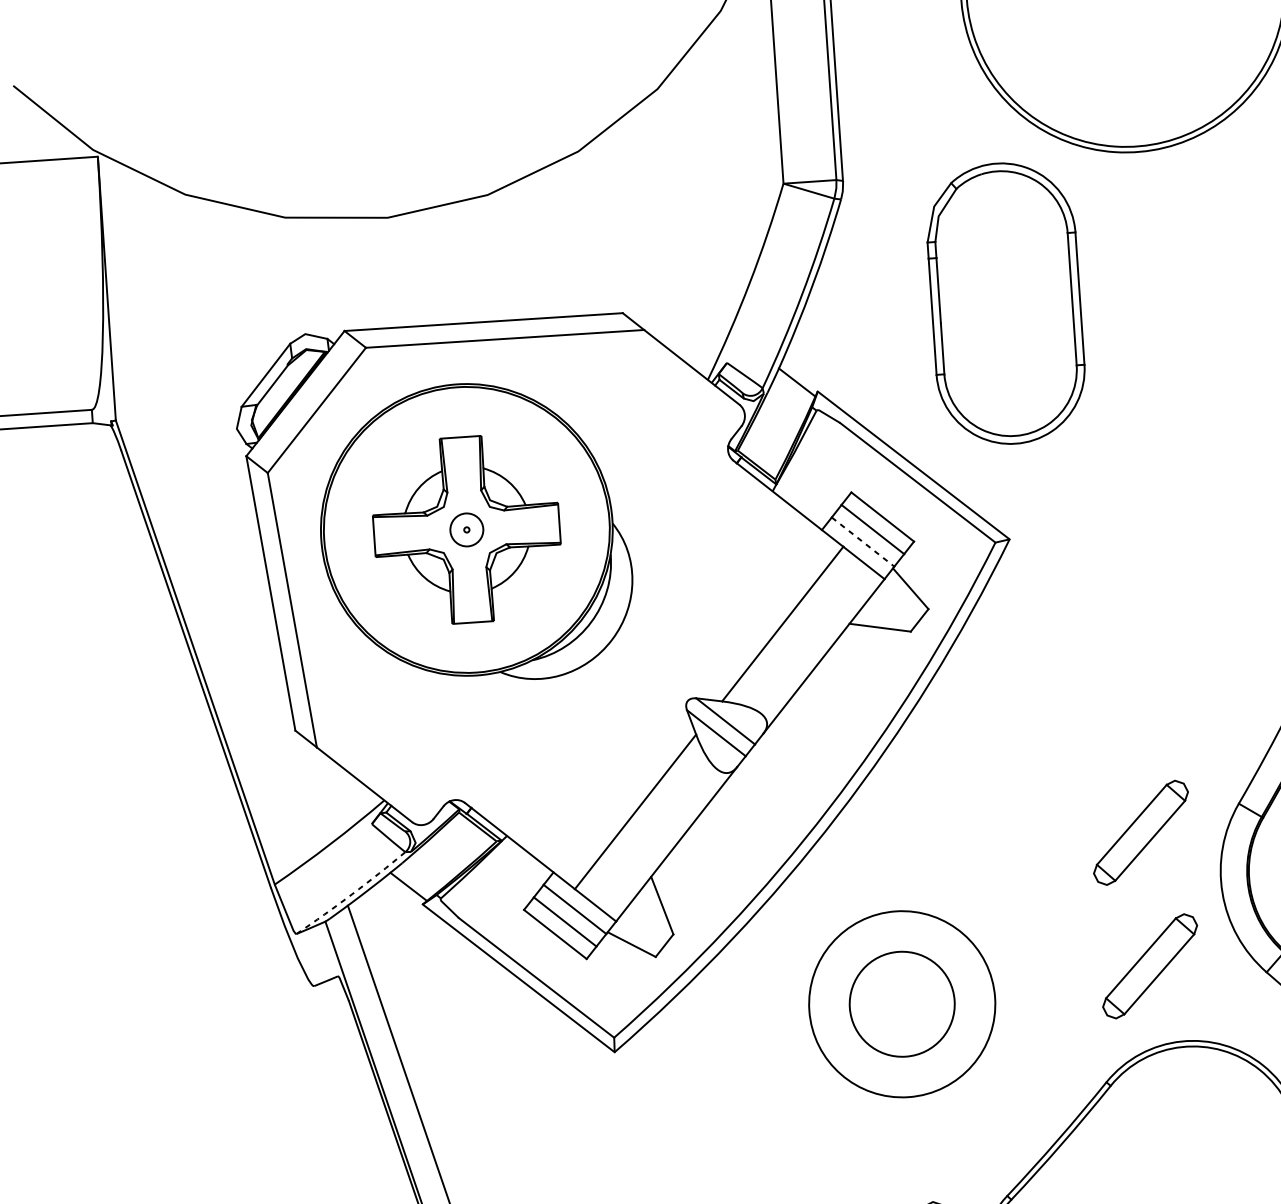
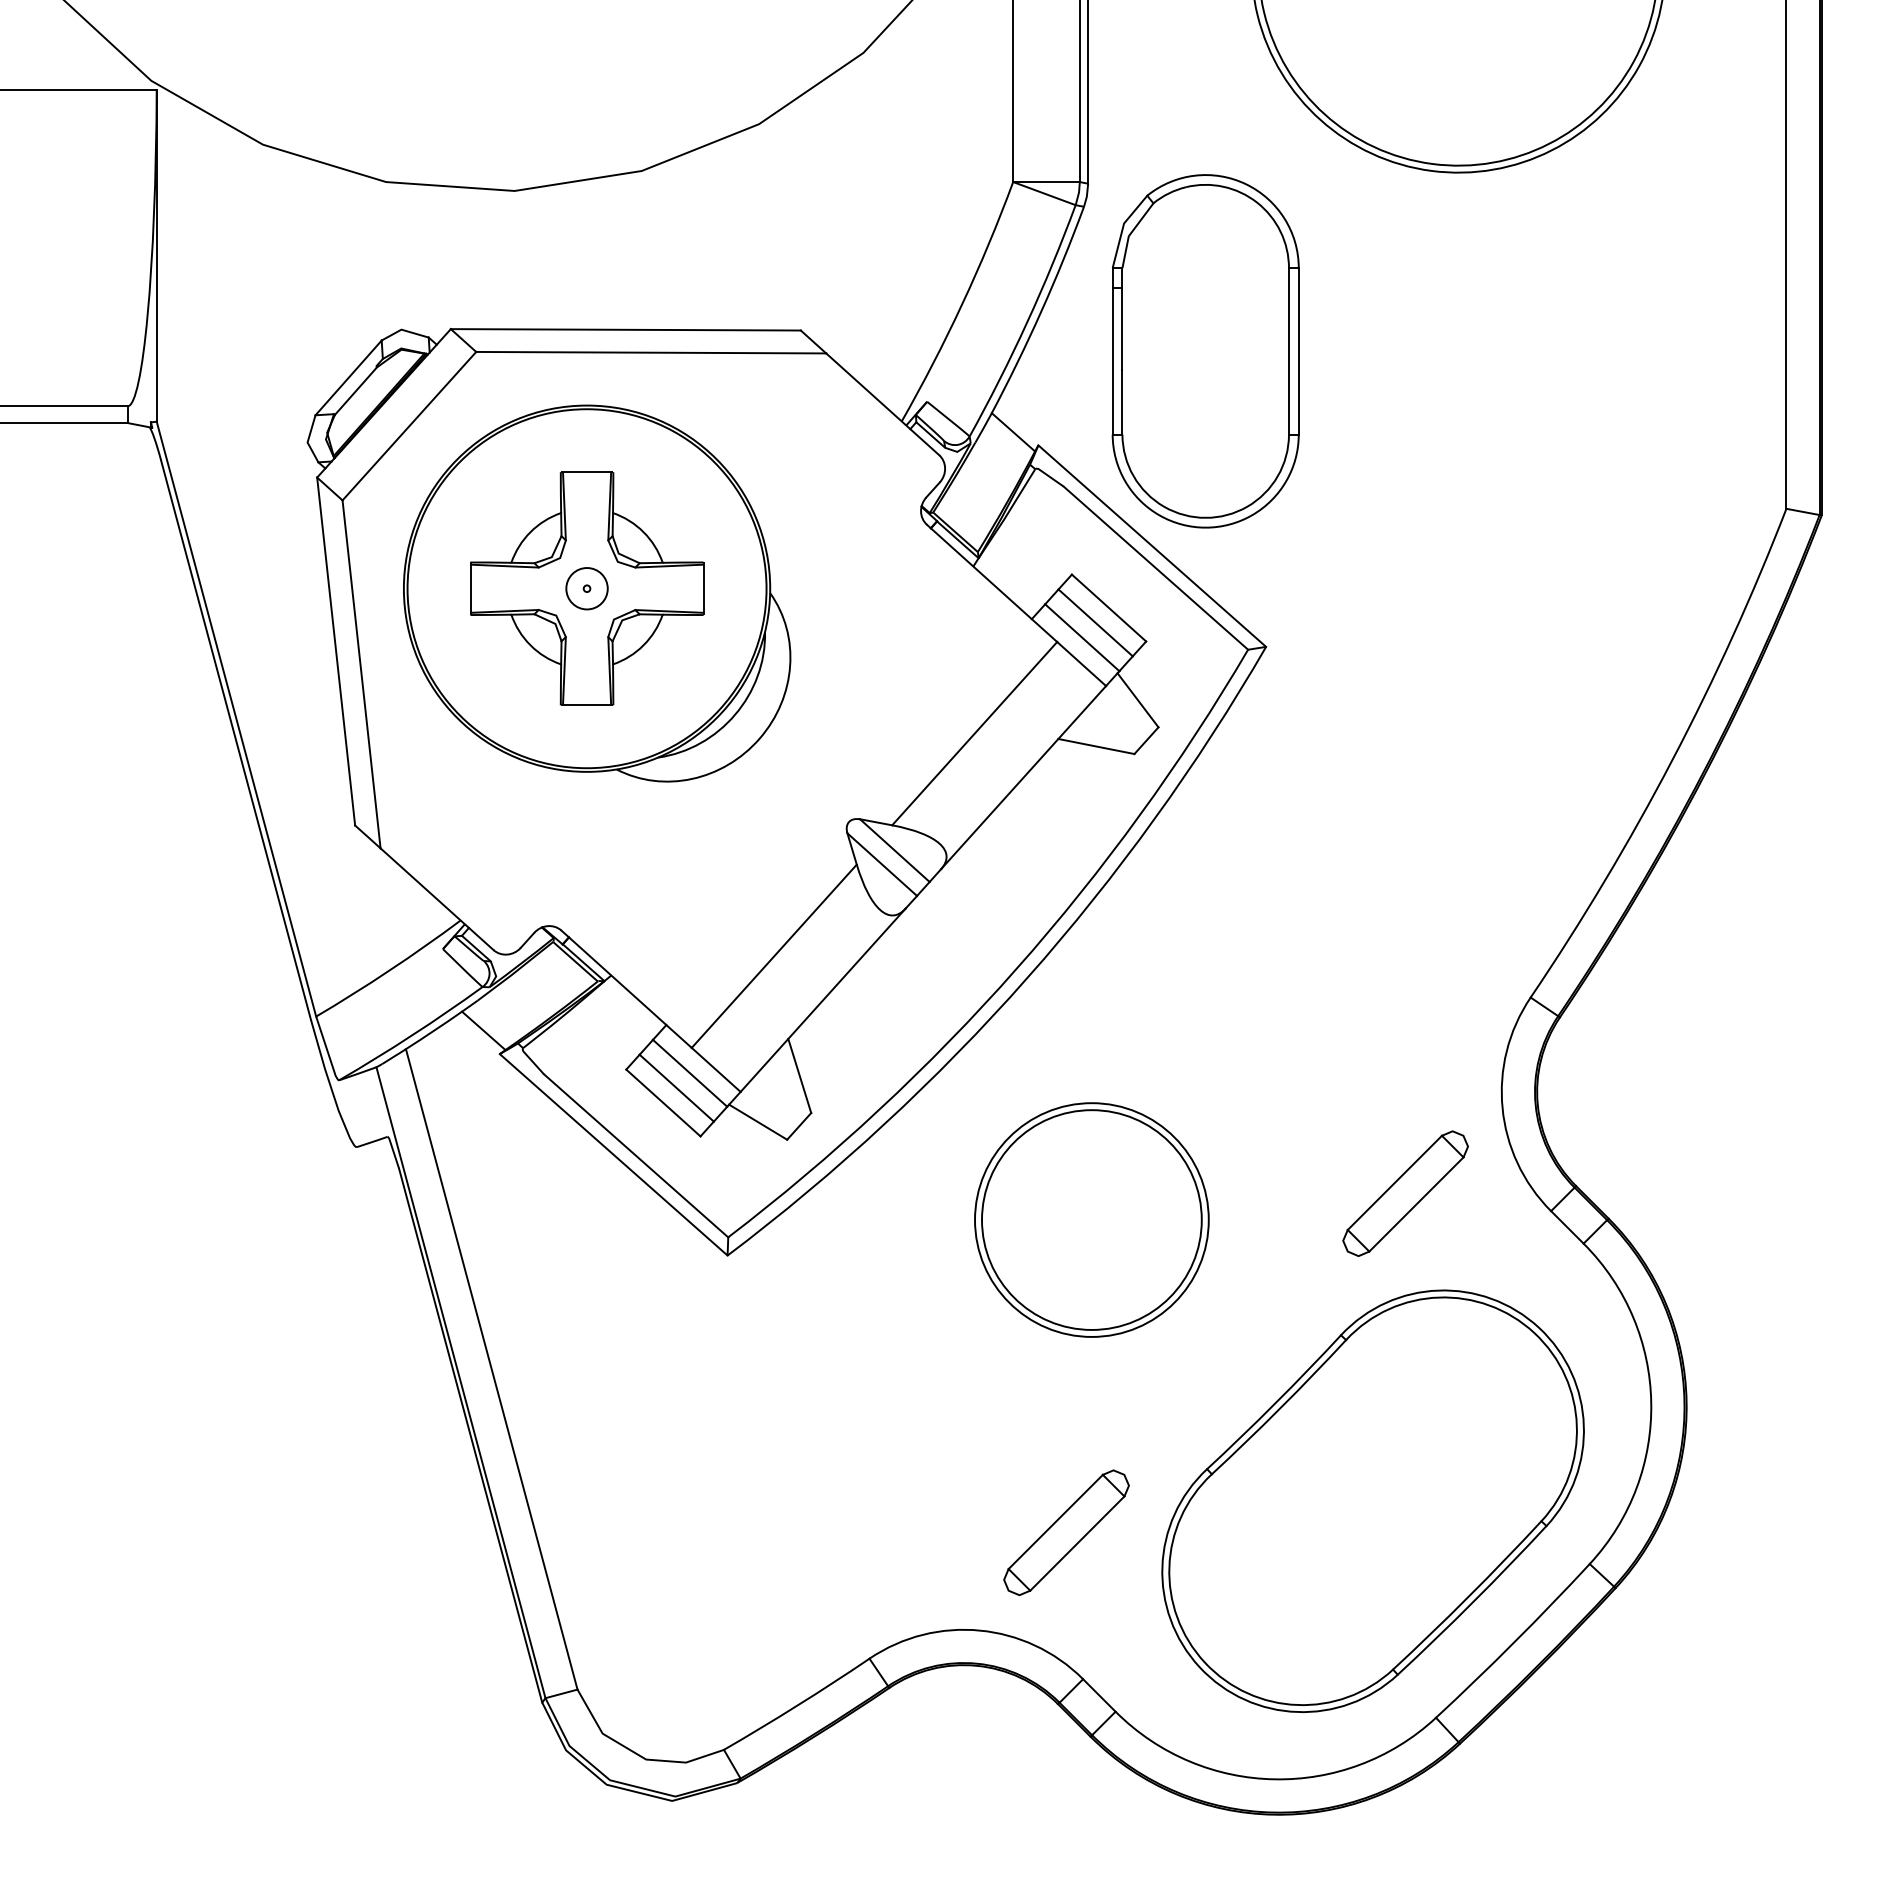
part: (1005, 303) -> (1205, 351), moved
line: (863, 541) -> (1082, 637), dashed -> solid
part: (1140, 832) -> (1405, 1025), removed
arc: (352, 894) -> (412, 1035), dashed -> solid
circle: (901, 1003) -> (1091, 1219), size x1.67

